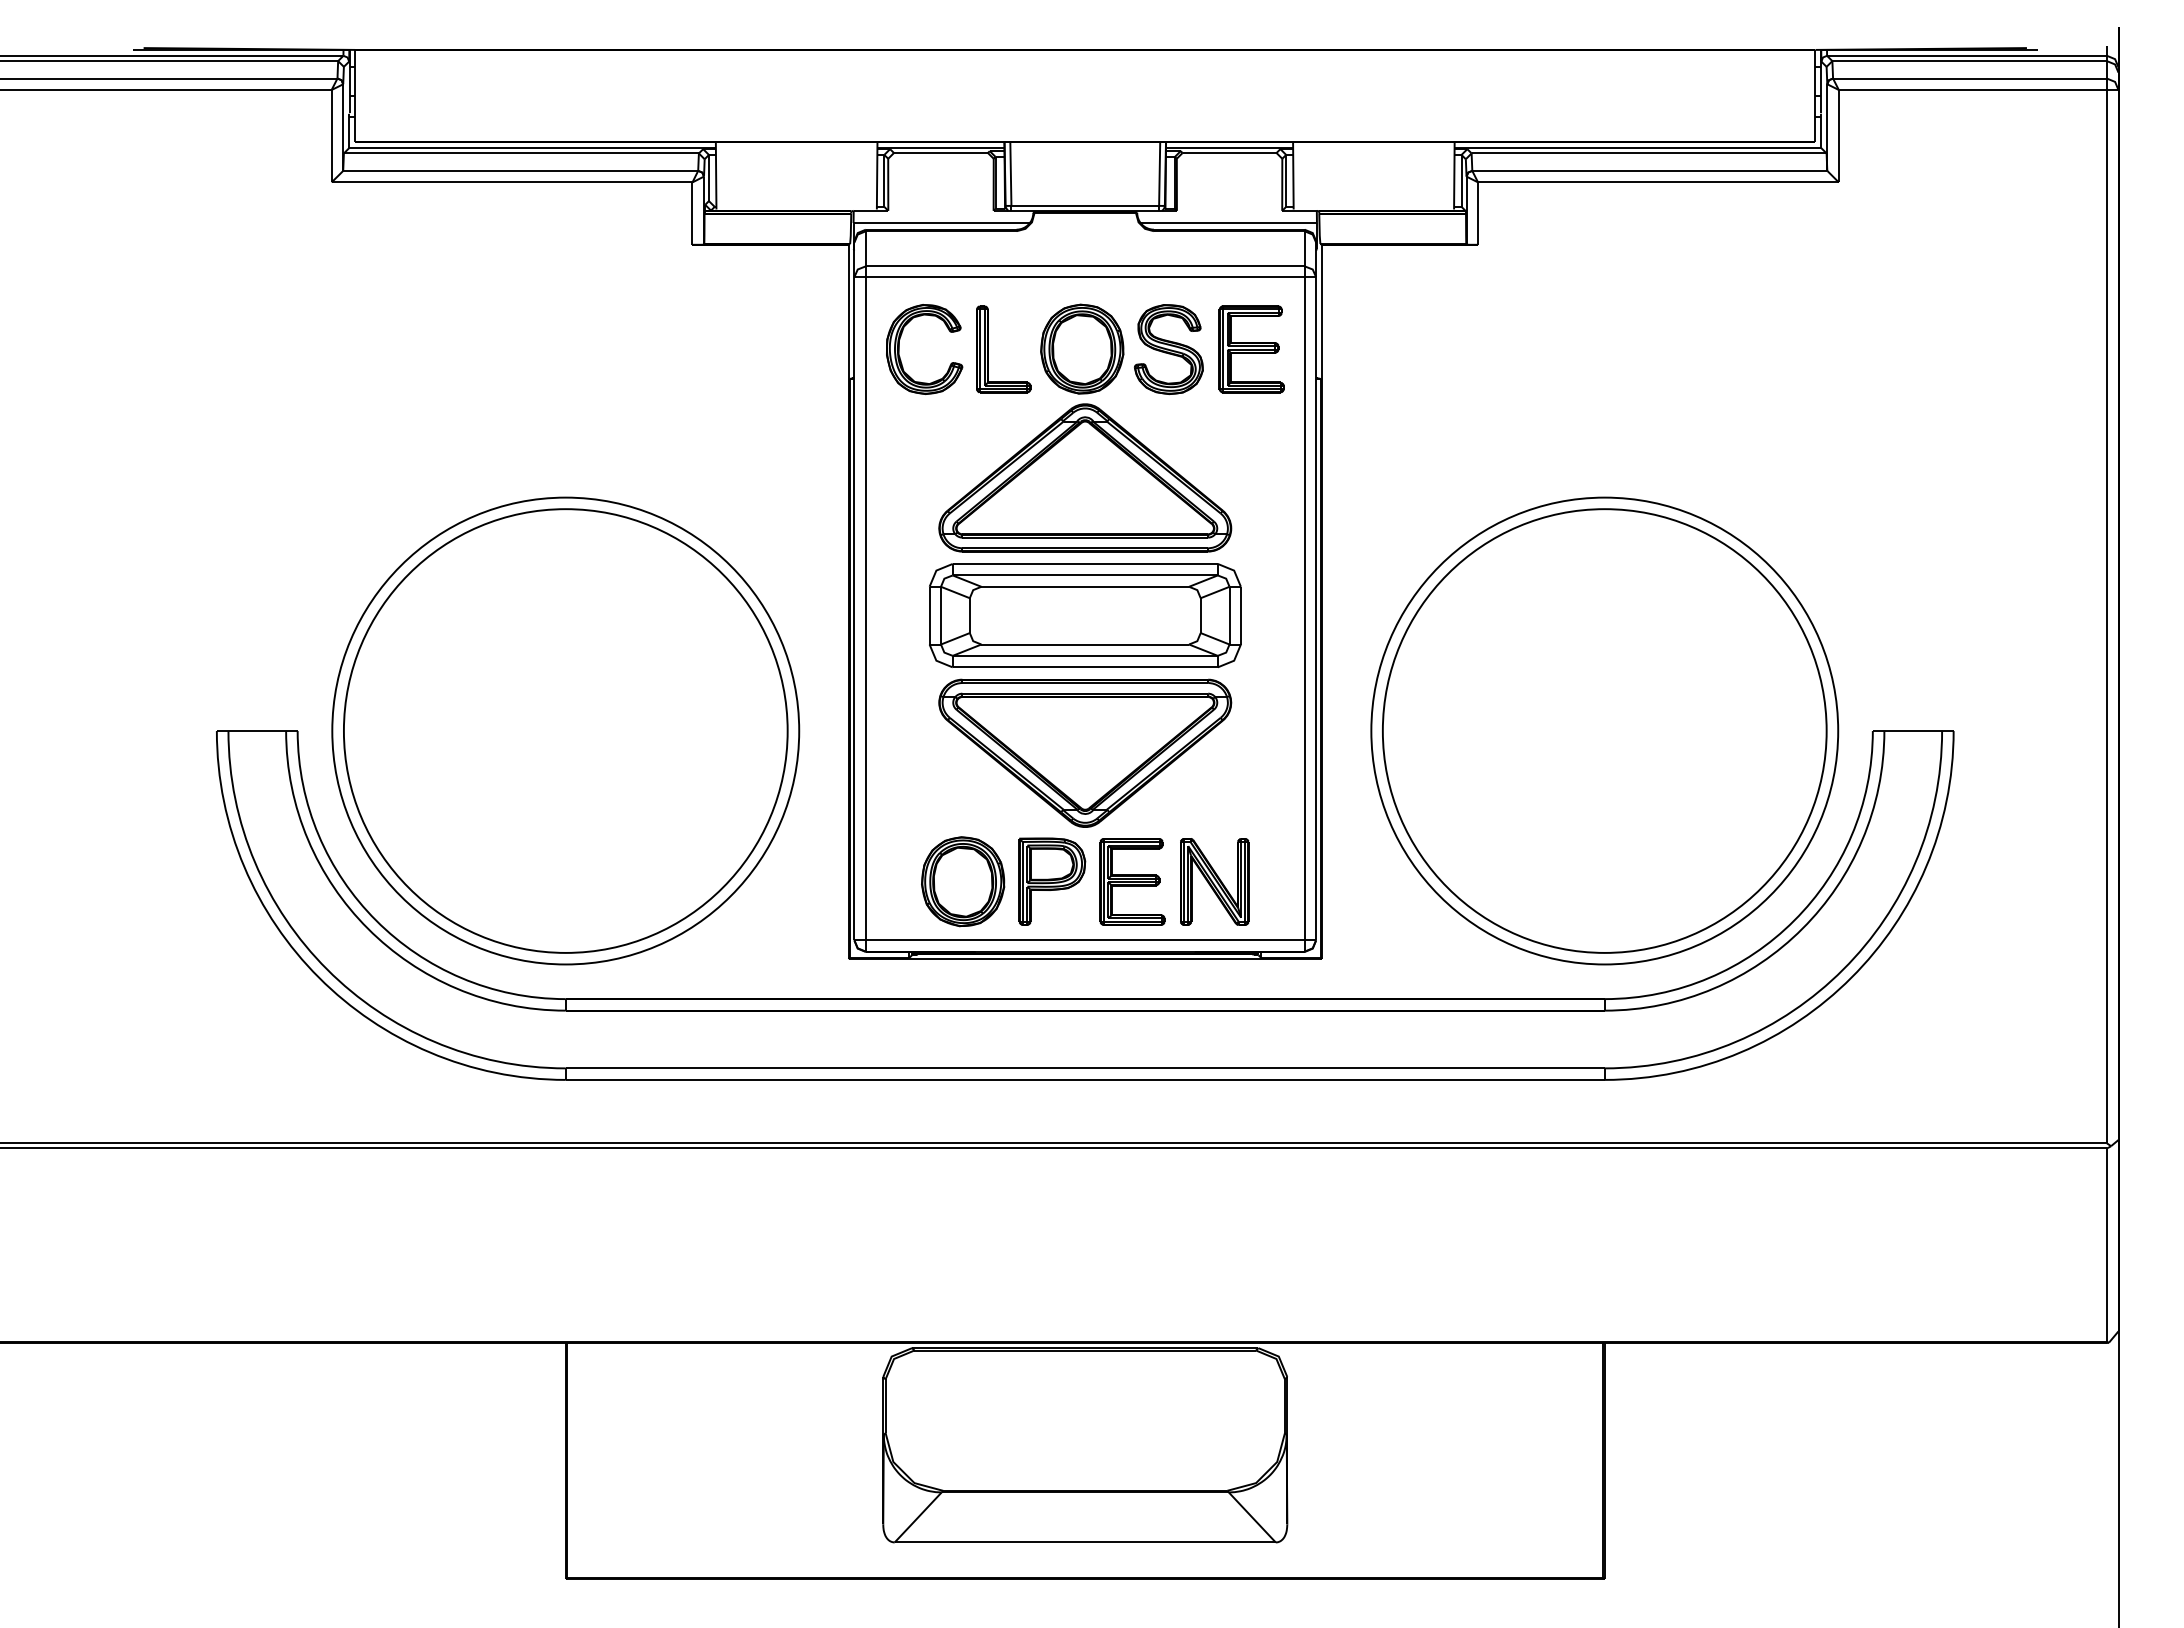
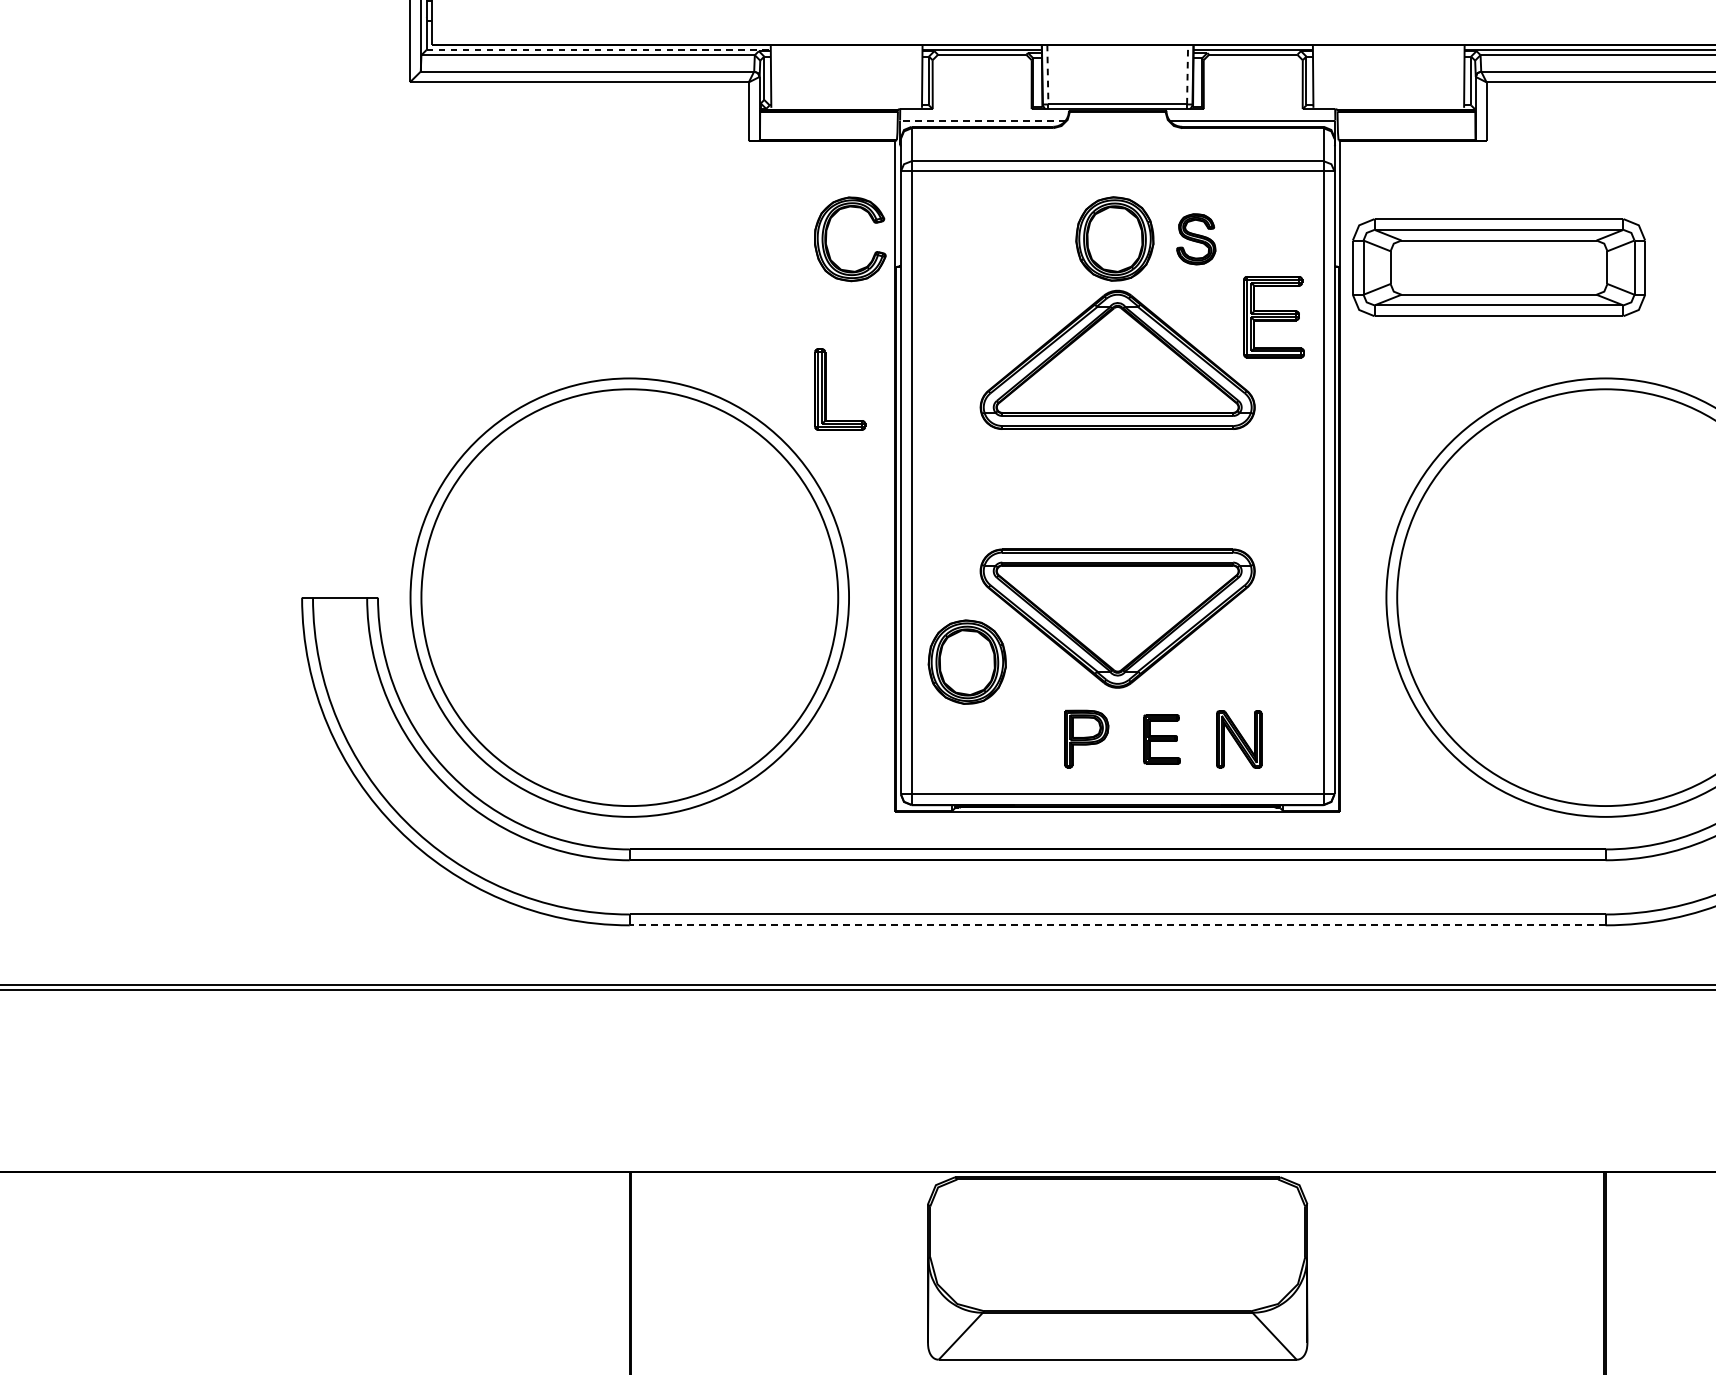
line: (533, 147) -> (599, 49), solid -> dashed
line: (1010, 174) -> (1047, 74), solid -> dashed
line: (1159, 174) -> (1187, 74), solid -> dashed
line: (941, 223) -> (982, 120), solid -> dashed
part: (899, 349) -> (826, 239), moved
part: (988, 349) -> (825, 389), moved
part: (1168, 349) -> (1195, 239), size x0.6
part: (1251, 349) -> (1273, 317), moved
part: (1085, 615) -> (1499, 267), moved
part: (963, 881) -> (967, 661), moved
part: (1052, 881) -> (1086, 738), size x0.7
part: (1132, 881) -> (1162, 738), size x0.6
part: (1214, 881) -> (1239, 738), size x0.7
line: (1084, 1079) -> (1116, 924), solid -> dashed

